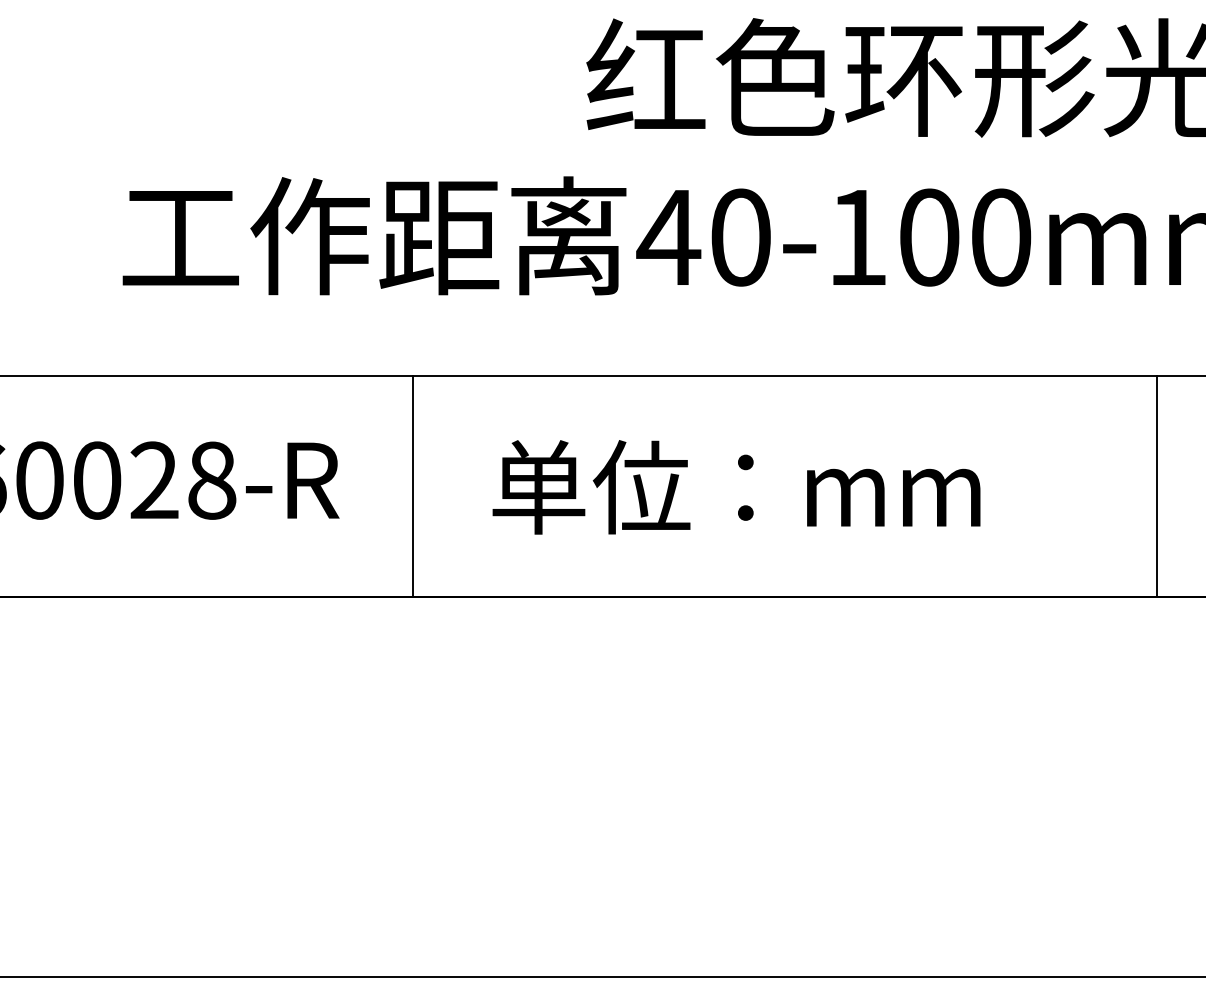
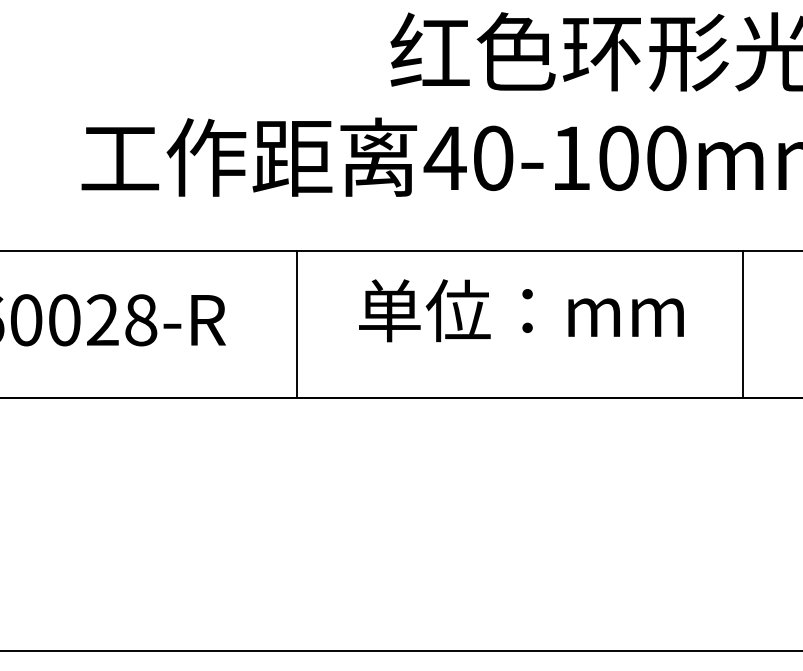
line: (413, 486) -> (297, 324), moved
text: (736, 486) -> (521, 310), moved
line: (1157, 486) -> (742, 324), moved

